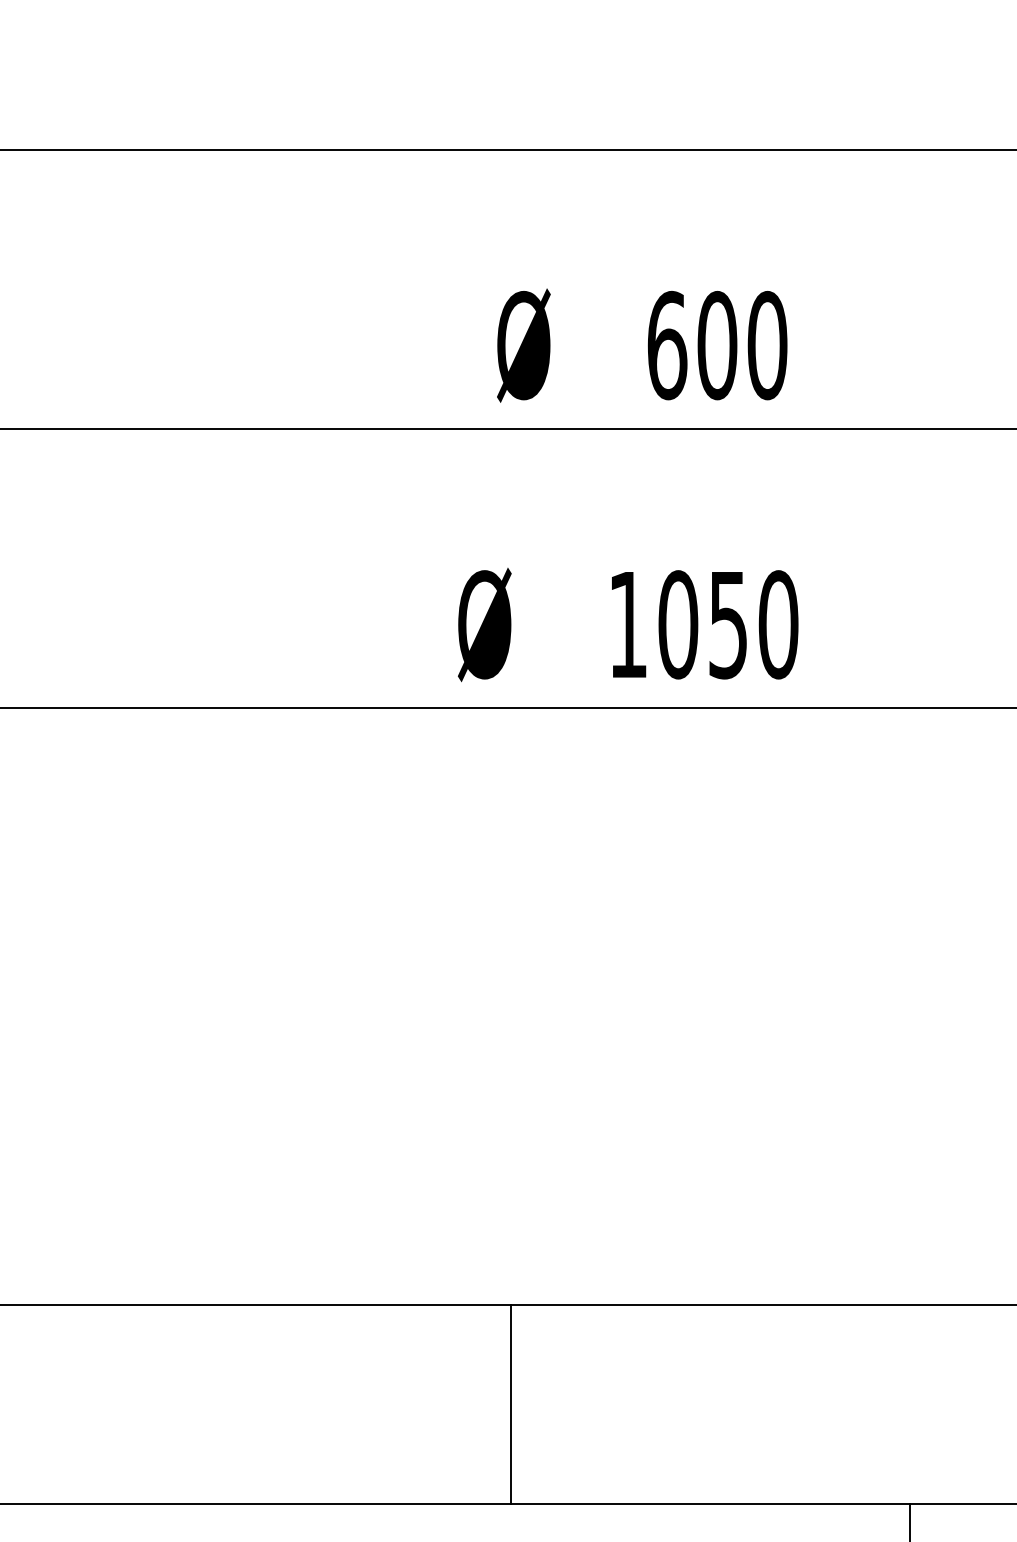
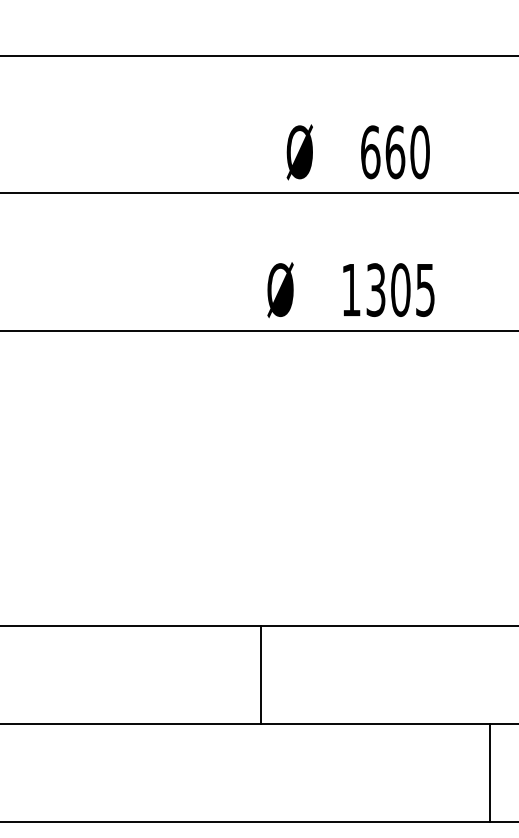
text: (717, 345) -> (395, 152), 600 -> 660
text: (727, 625) -> (400, 290), 1050 -> 1305
line: (510, 1403) -> (260, 674), moved

